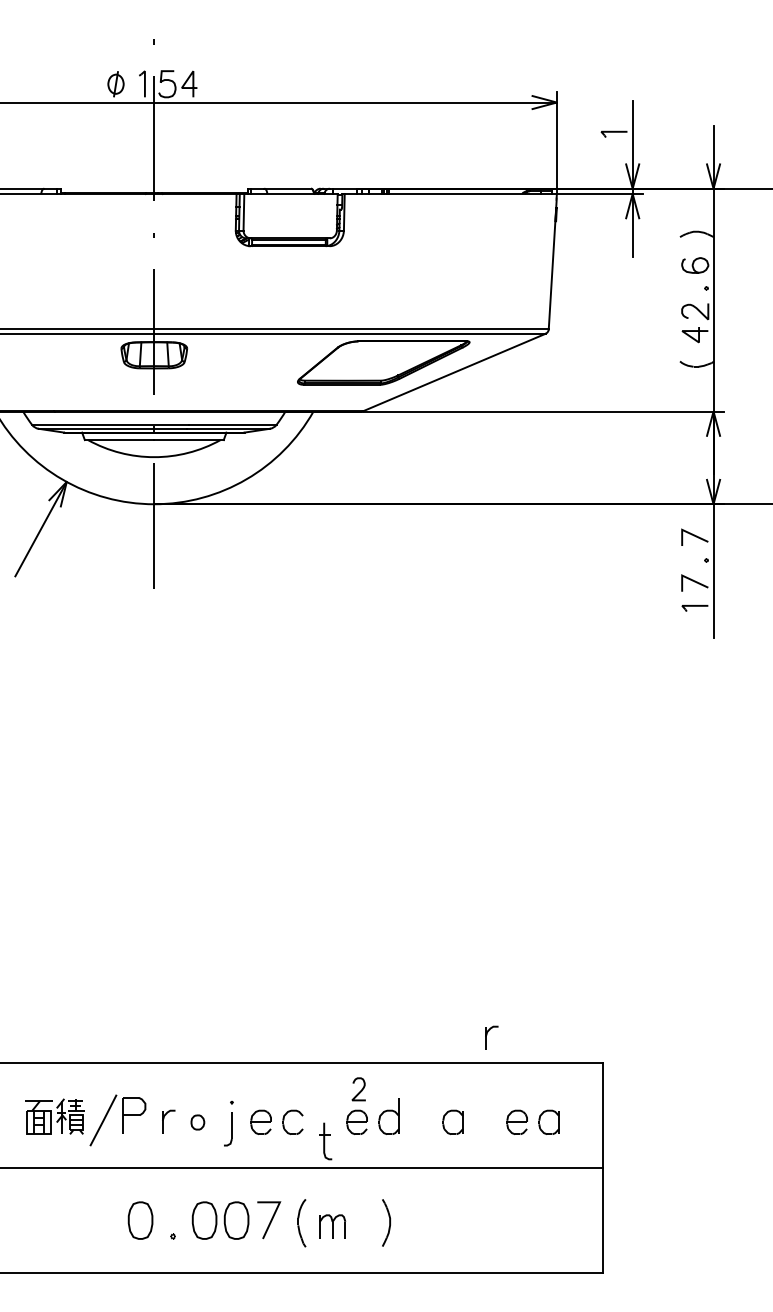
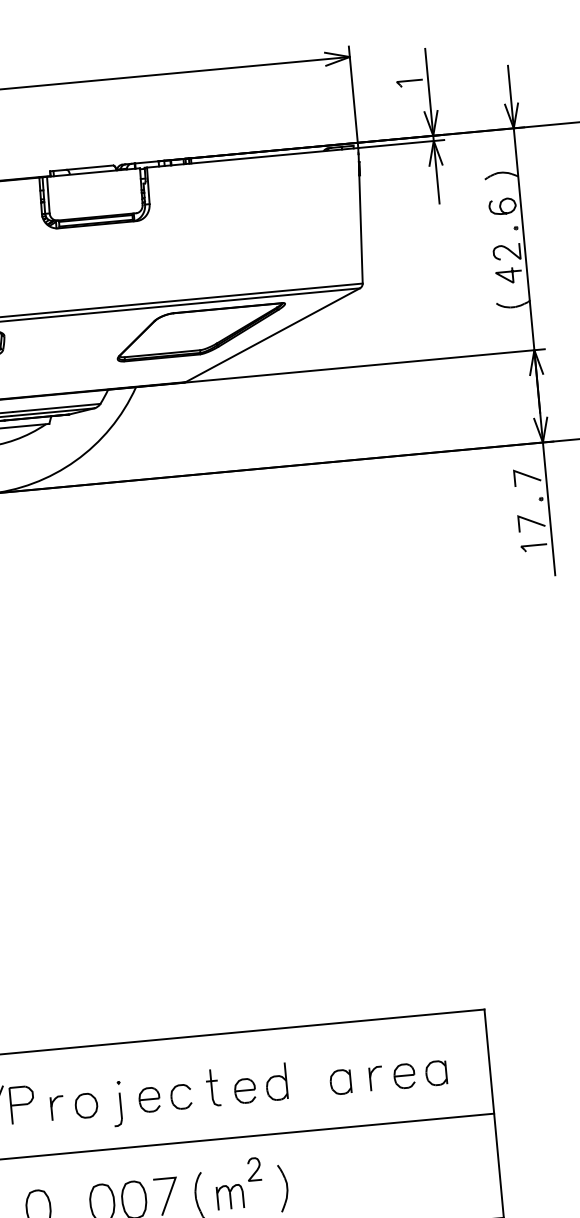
part: (491, 1037) -> (375, 1077), moved
curve: (360, 1090) -> (255, 1170), moved
part: (197, 1122) -> (86, 1105), size x1.67
part: (325, 1141) -> (213, 1088), moved

